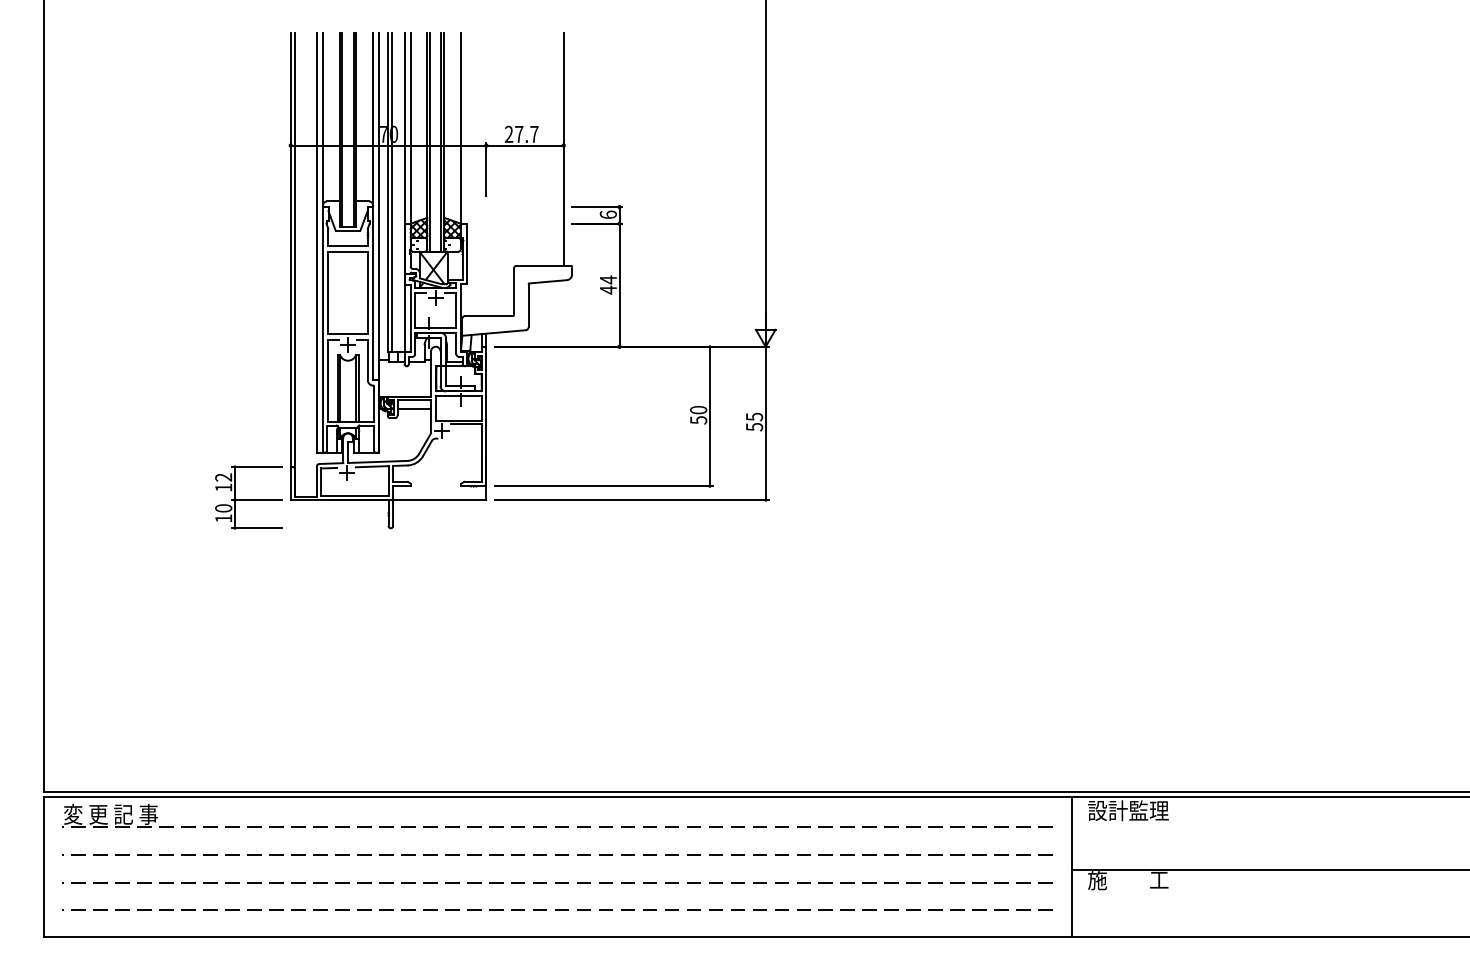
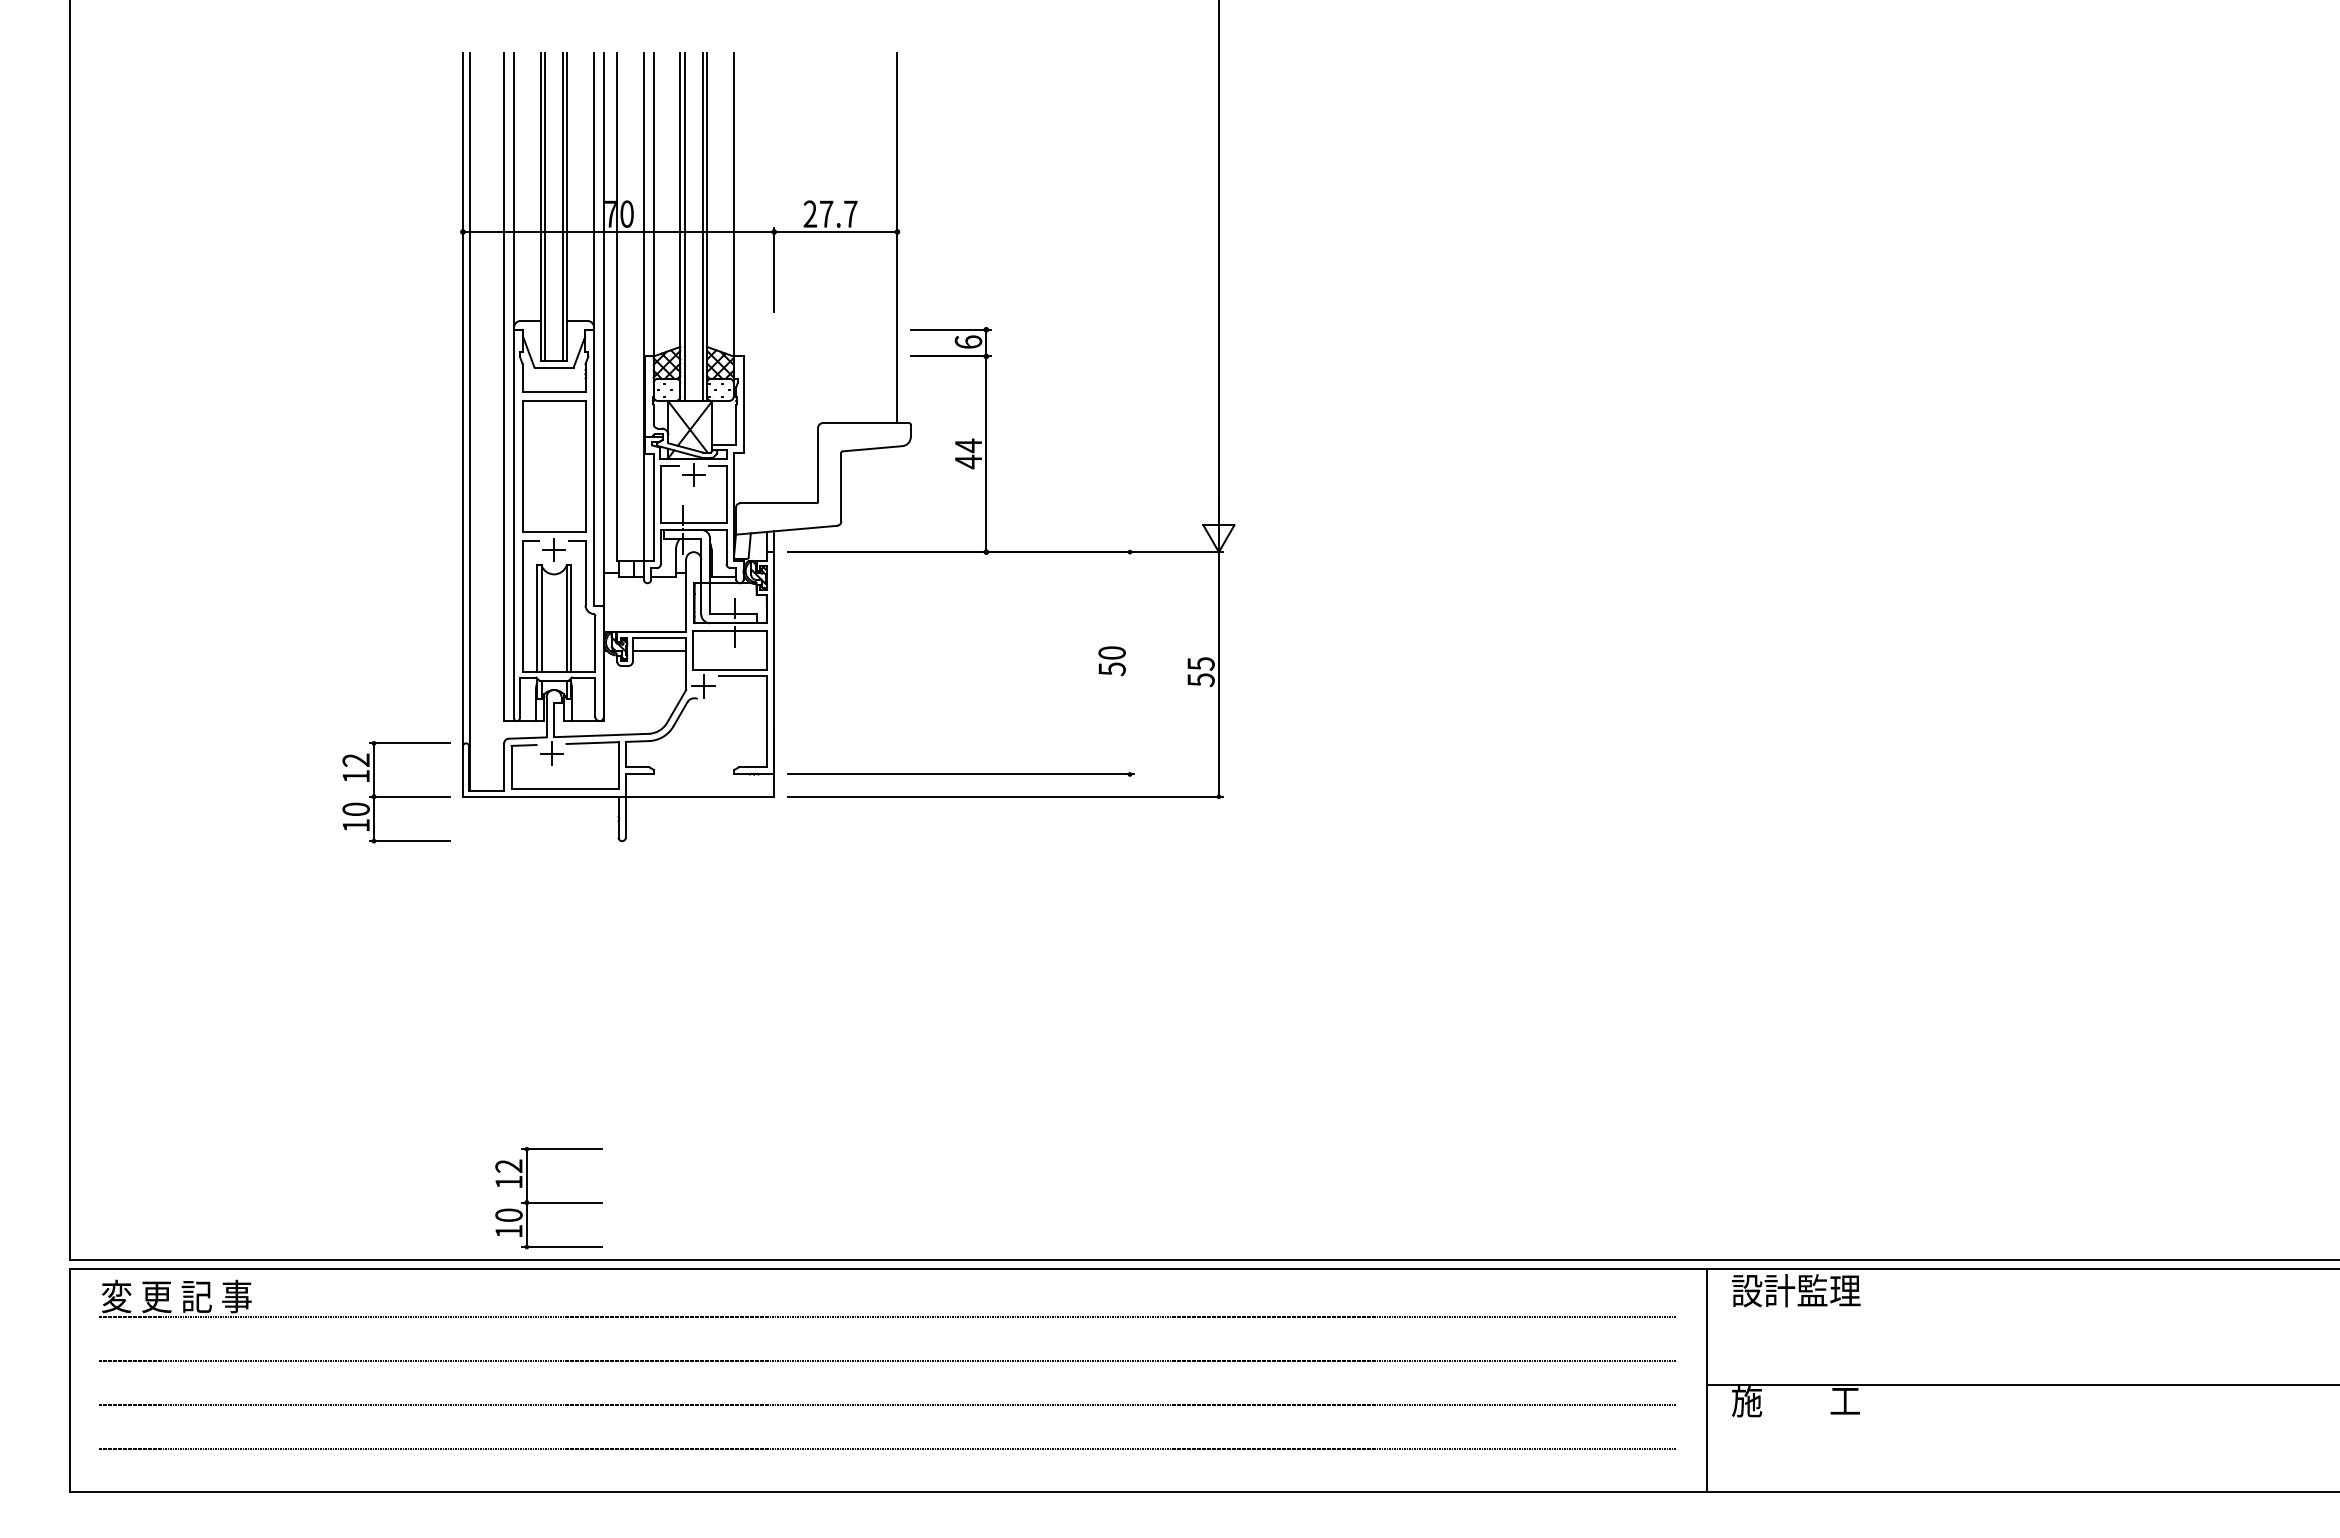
line: (391, 192) -> (623, 306), removed
line: (709, 416) -> (1129, 663), removed
part: (344, 752) -> (548, 1197), added

